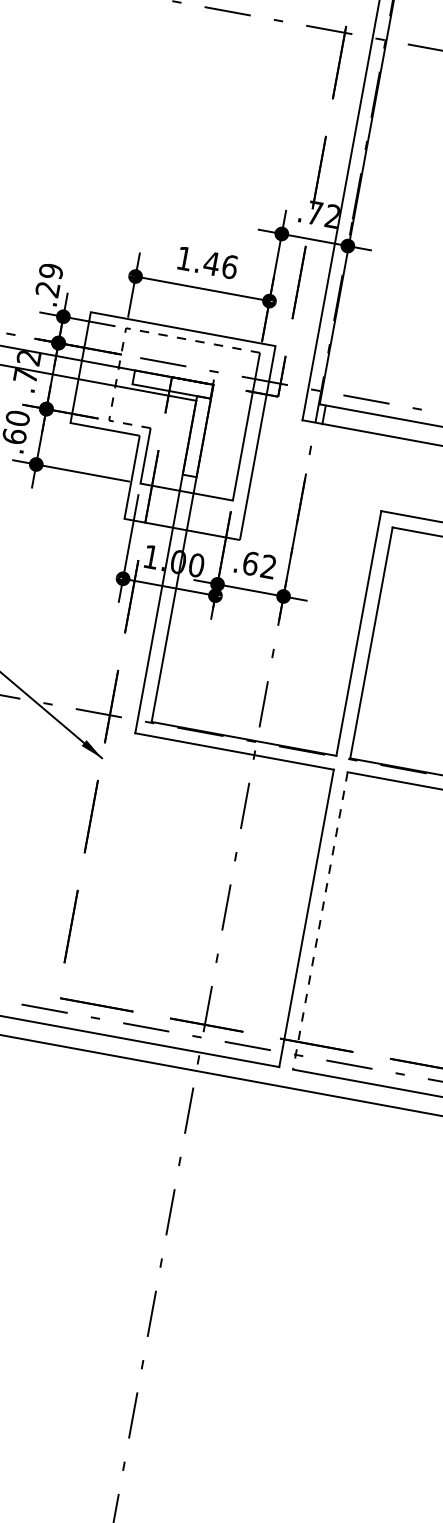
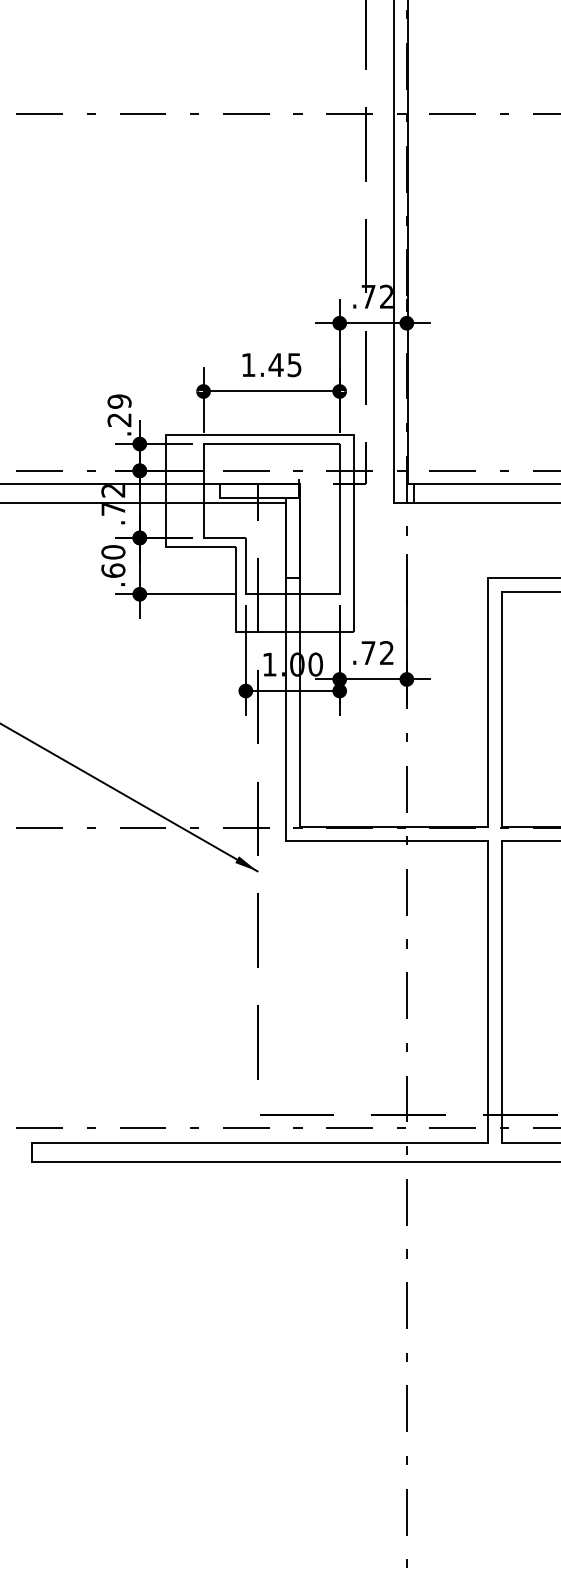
text: (229, 267) -> (294, 365), 1.46 -> 1.45
line: (125, 328) -> (203, 444), dashed -> solid
text: (250, 563) -> (368, 653), .62 -> .72
line: (320, 921) -> (501, 992), dashed -> solid

